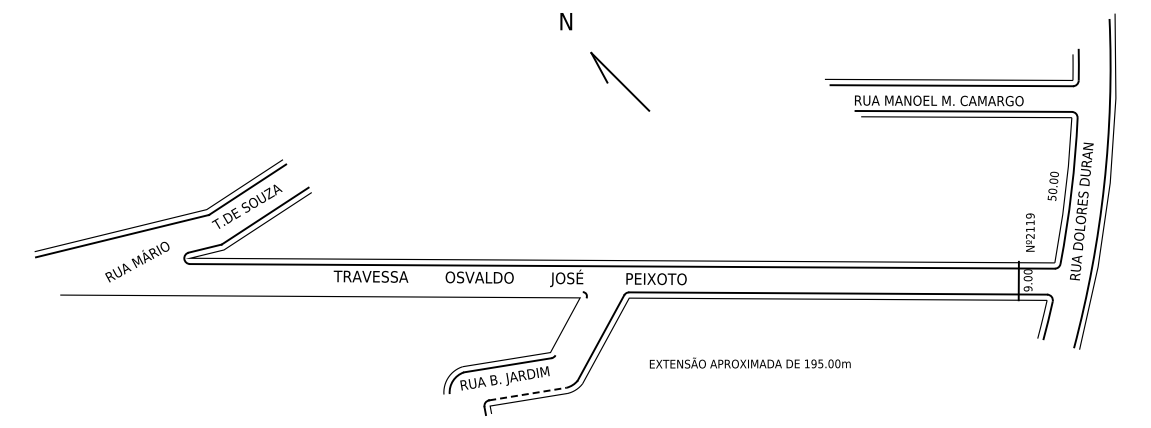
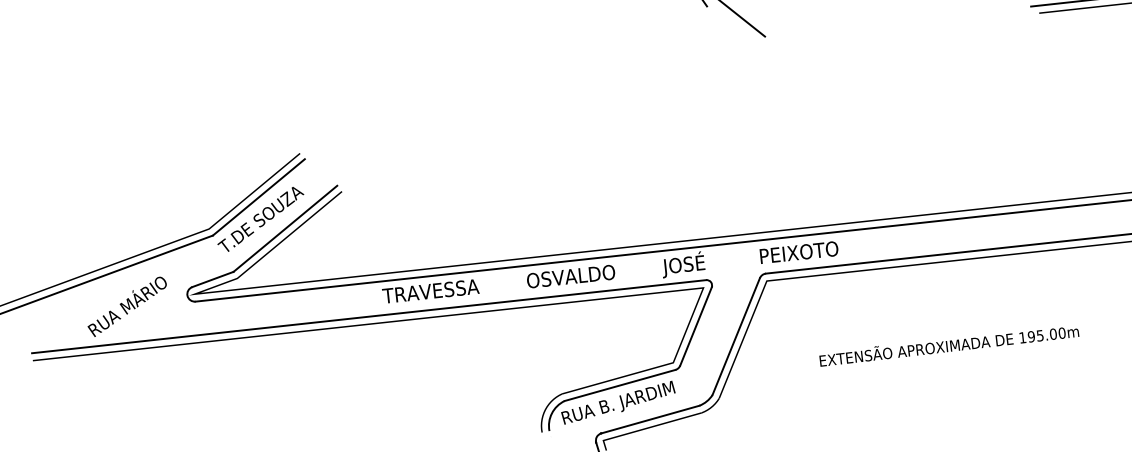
line: (321, 290) -> (368, 316), added
line: (570, 326) -> (695, 326), added
text: (749, 362) -> (948, 344), moved
line: (528, 393) -> (650, 418), dashed -> solid

